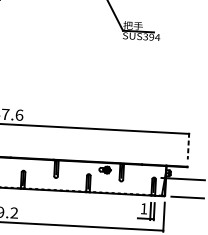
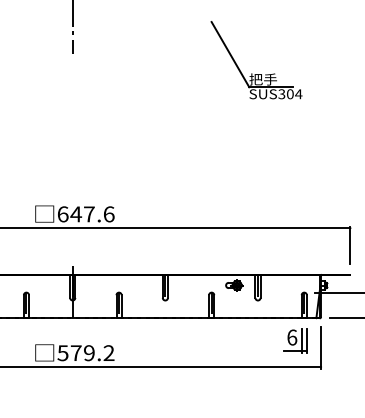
text: (151, 37) -> (289, 94), SUS394 -> SUS304
line: (188, 146) -> (350, 245), dashed -> solid
text: (144, 208) -> (292, 337), 1 -> 6

